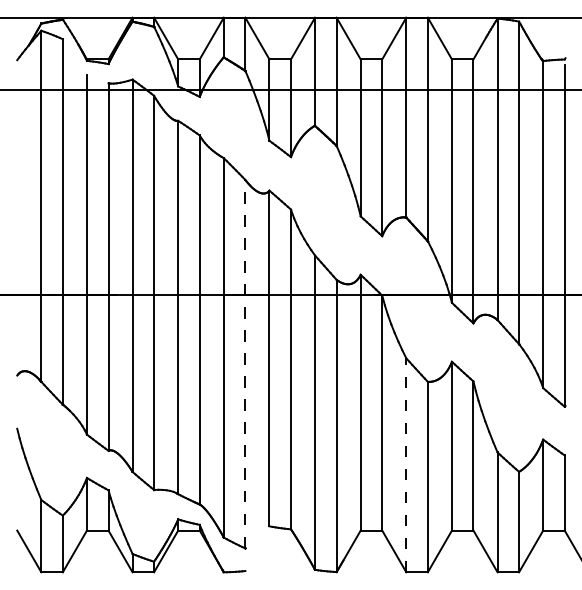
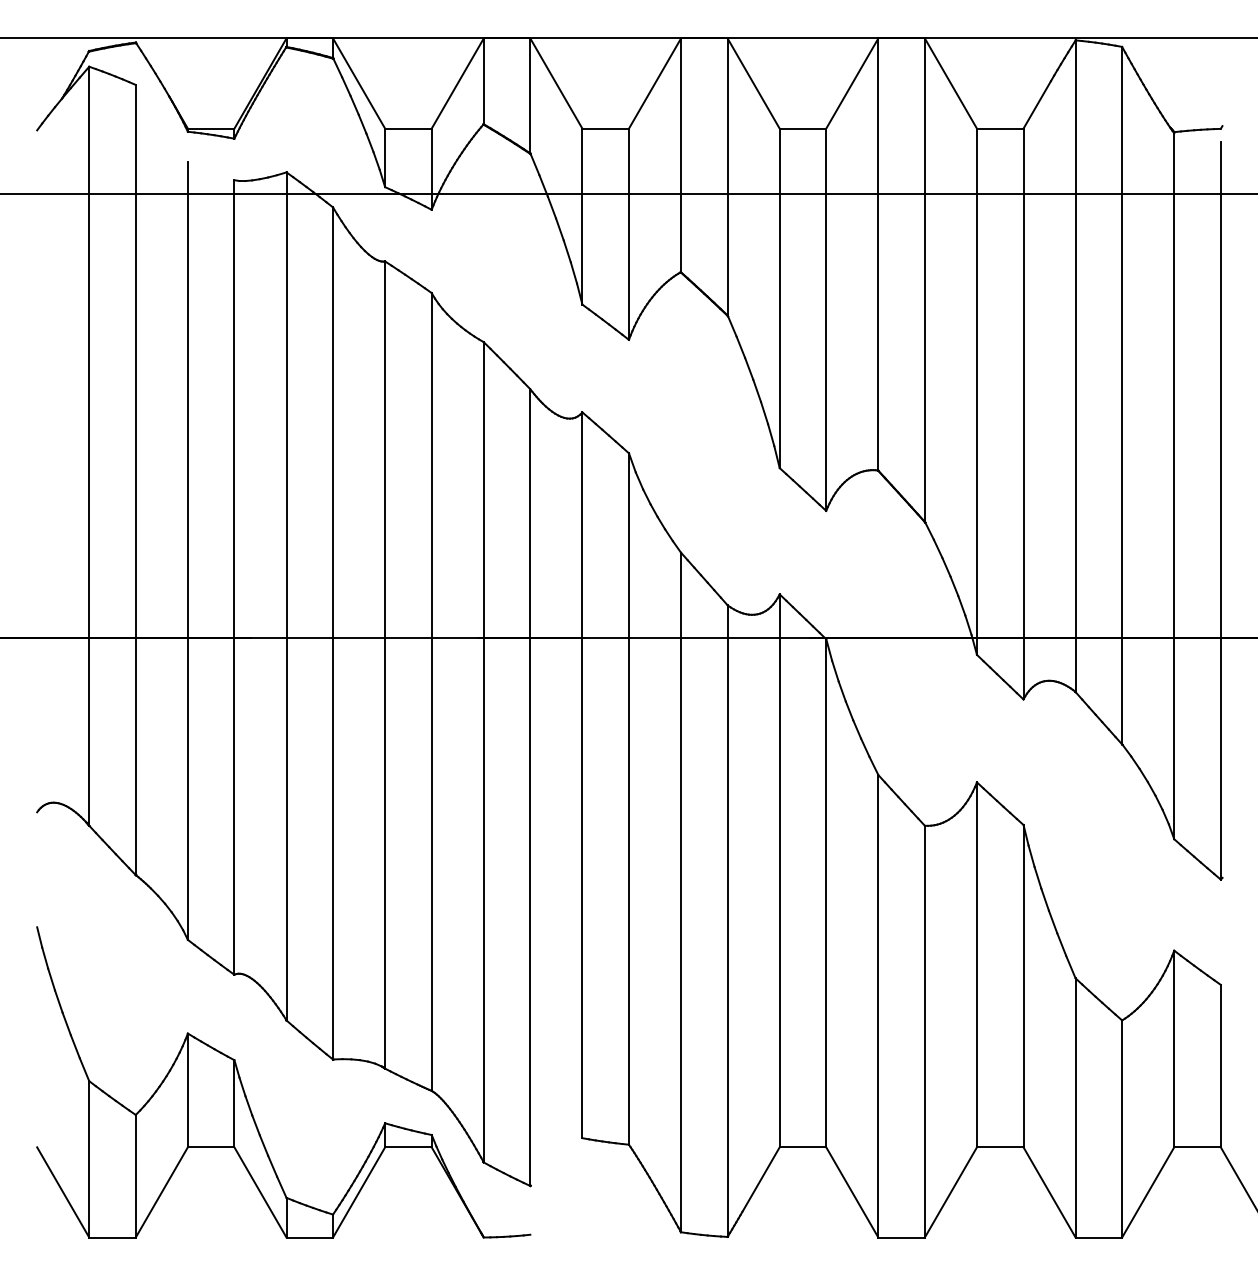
line: (245, 363) -> (530, 786), dashed -> solid
line: (406, 465) -> (878, 1006), dashed -> solid

